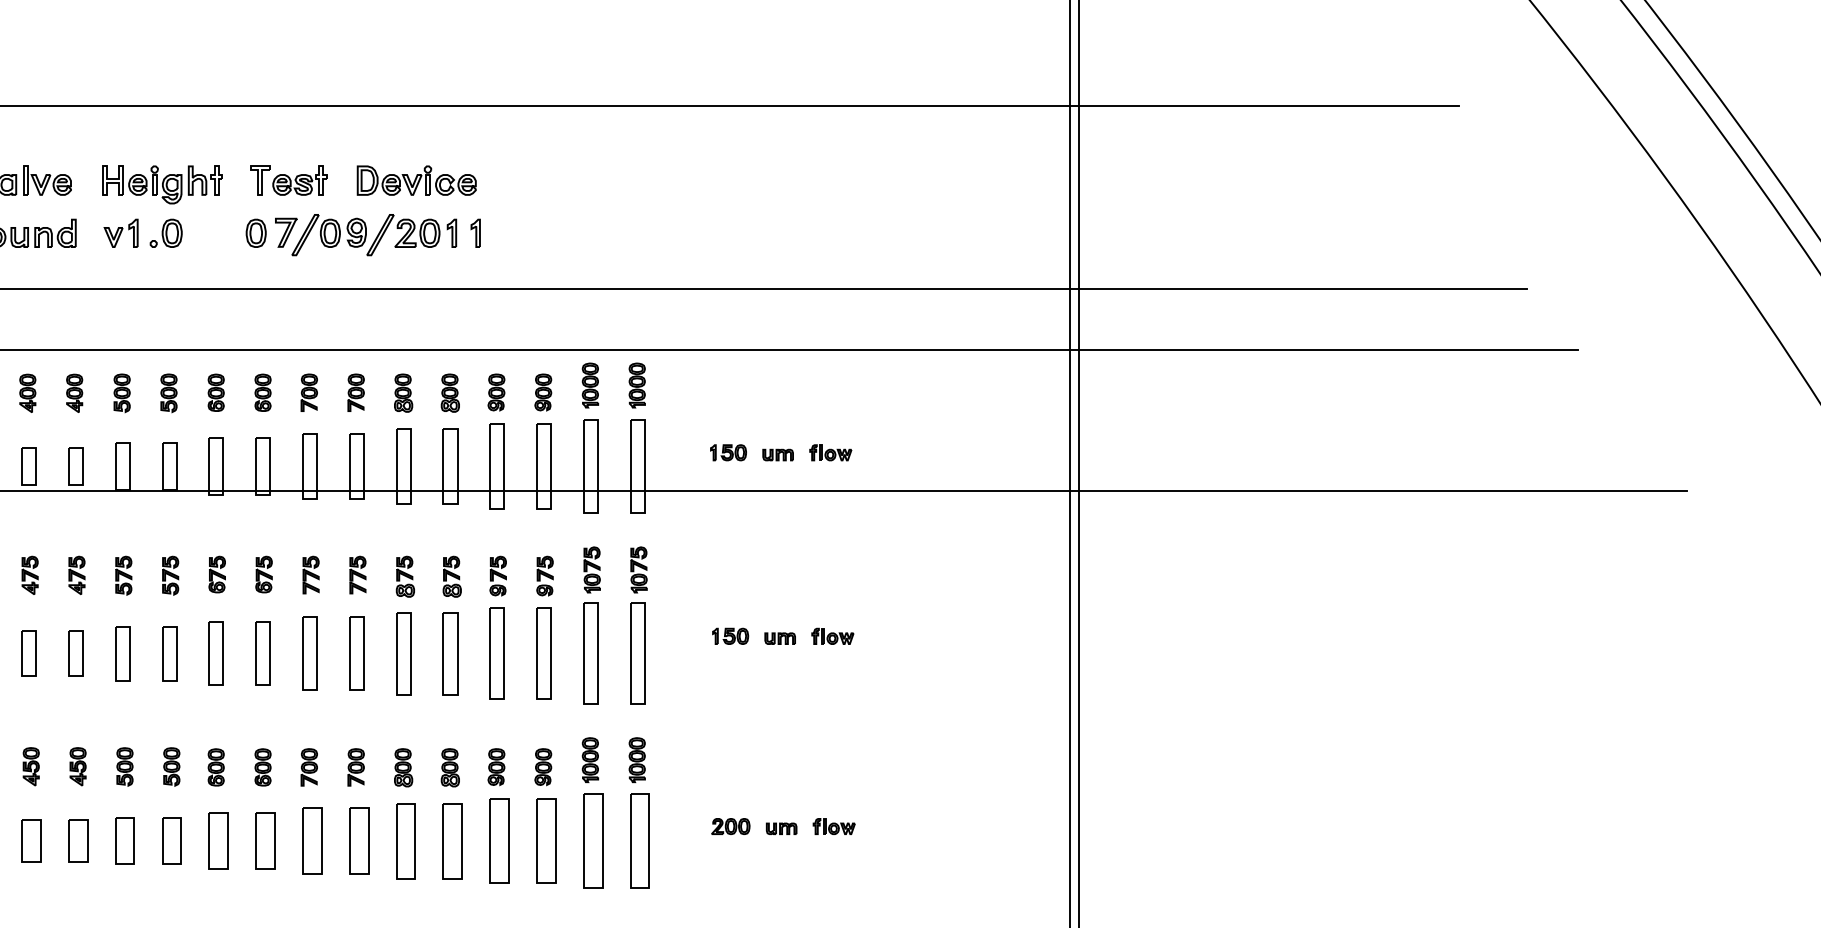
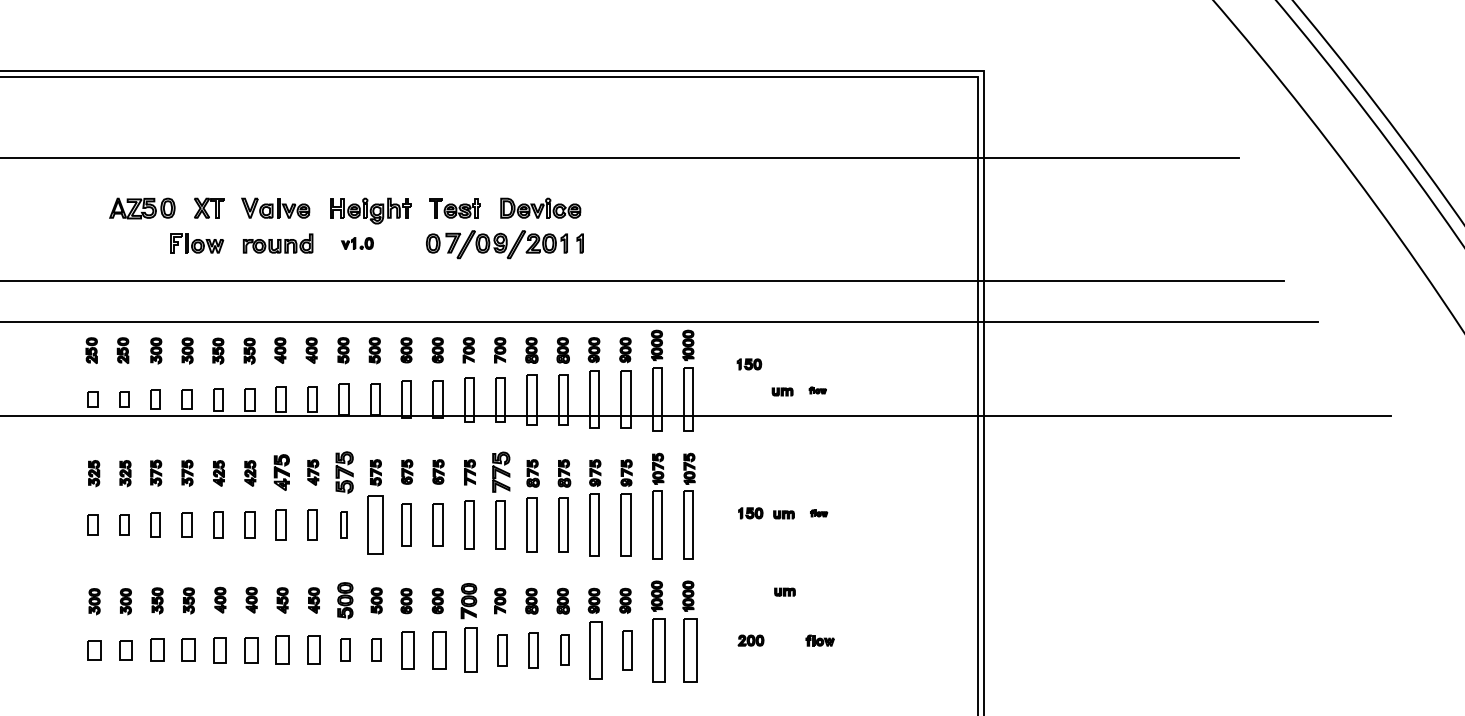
part: (143, 233) -> (357, 243), size x0.6
part: (728, 452) -> (749, 364), moved
part: (830, 452) -> (817, 390), size x0.6
part: (29, 575) -> (281, 472), size x1.4
part: (123, 575) -> (344, 472), size x1.6
part: (358, 575) -> (501, 472), size x1.6
part: (831, 636) -> (818, 513), size x0.6
part: (122, 653) -> (343, 524), size x0.7
part: (169, 653) -> (375, 524), size x1.6
part: (125, 766) -> (345, 600), size x1.4
part: (308, 766) -> (468, 600), size x1.4
part: (780, 827) -> (784, 591), moved
part: (358, 839) -> (501, 649), size x0.7
part: (405, 839) -> (533, 649), size x0.7
part: (452, 839) -> (564, 649), size x0.6
part: (125, 841) -> (345, 650), size x0.7
part: (171, 841) -> (376, 650), size x0.7
part: (546, 841) -> (627, 650), size x0.7

